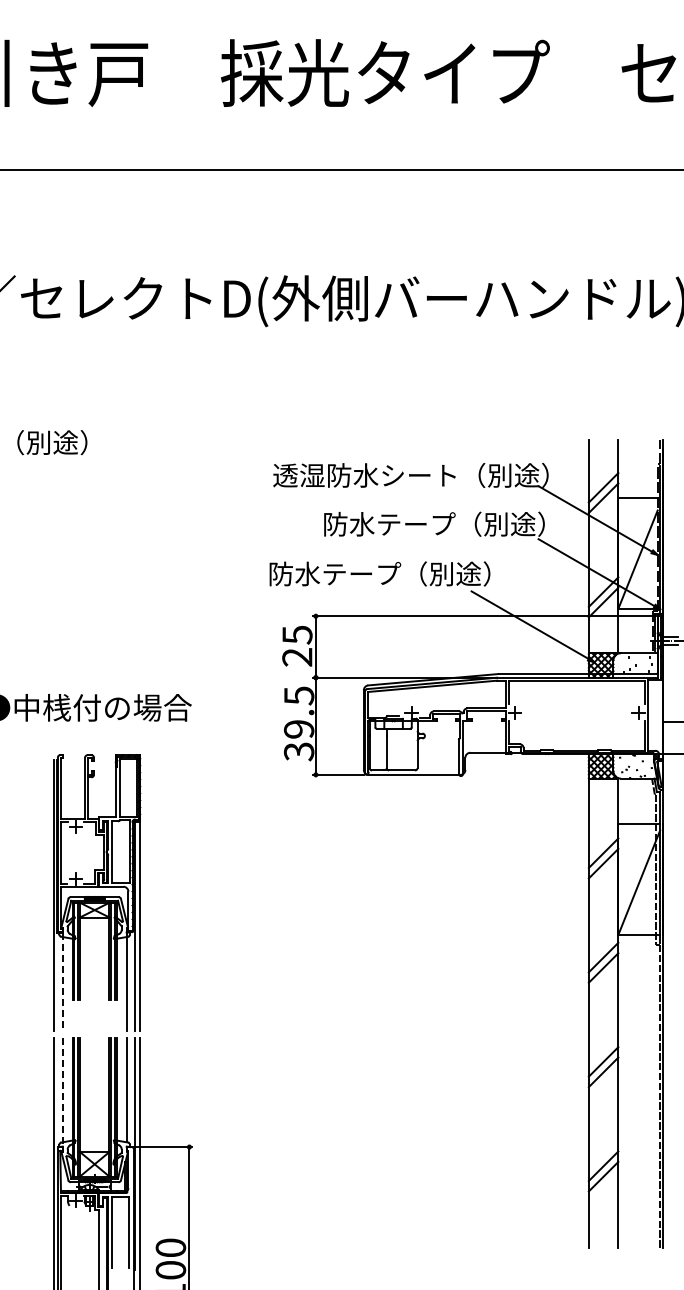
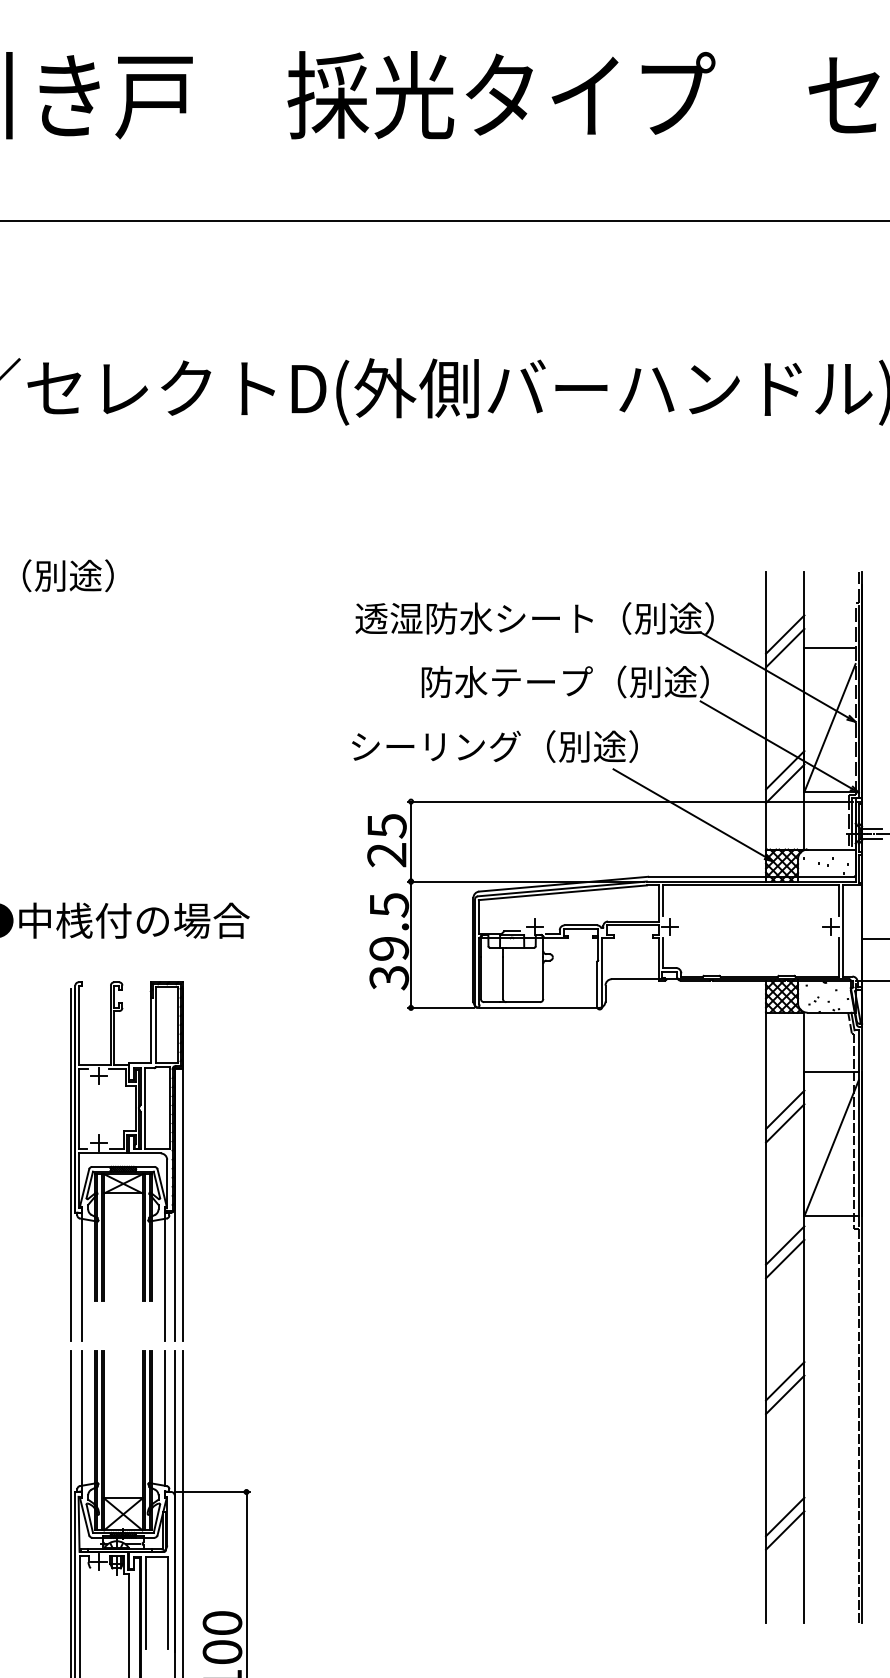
text: (335, 573) -> (436, 746), 防水テープ（別途） -> シーリング（別途）
line: (62, 982) -> (81, 1277), dashed -> solid
line: (62, 1093) -> (81, 1422), dashed -> solid

